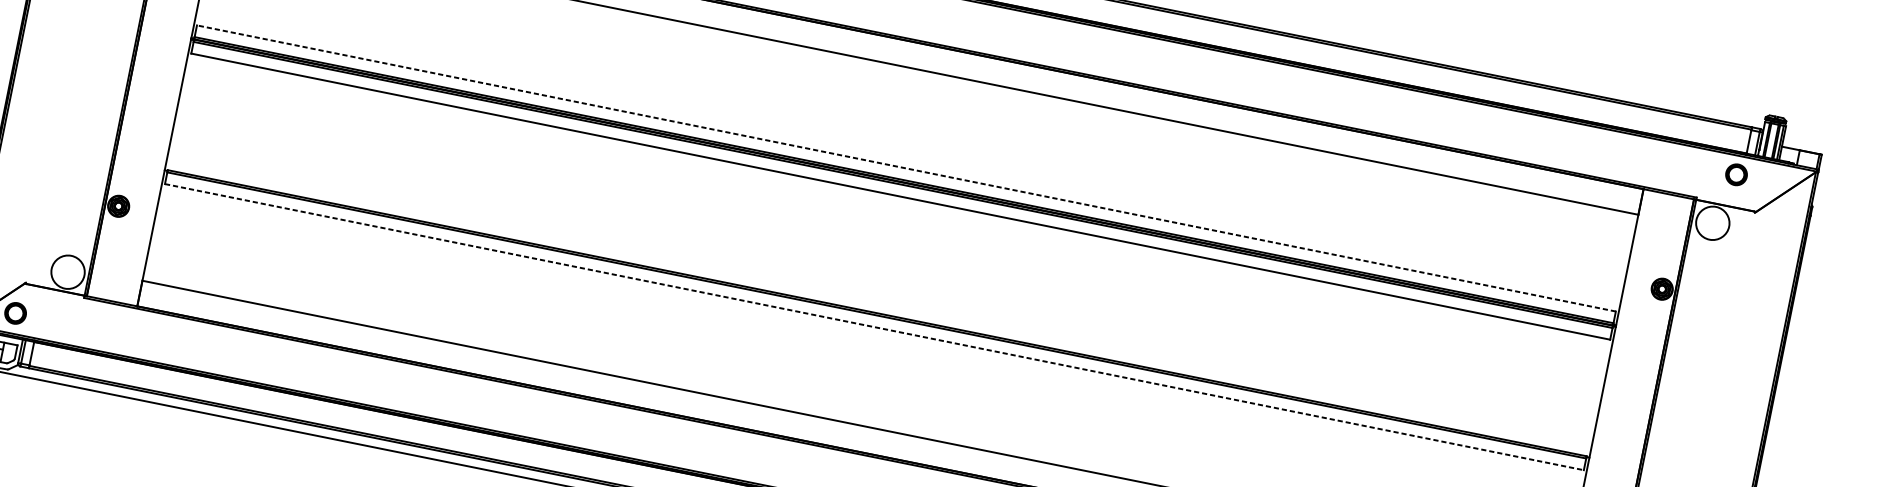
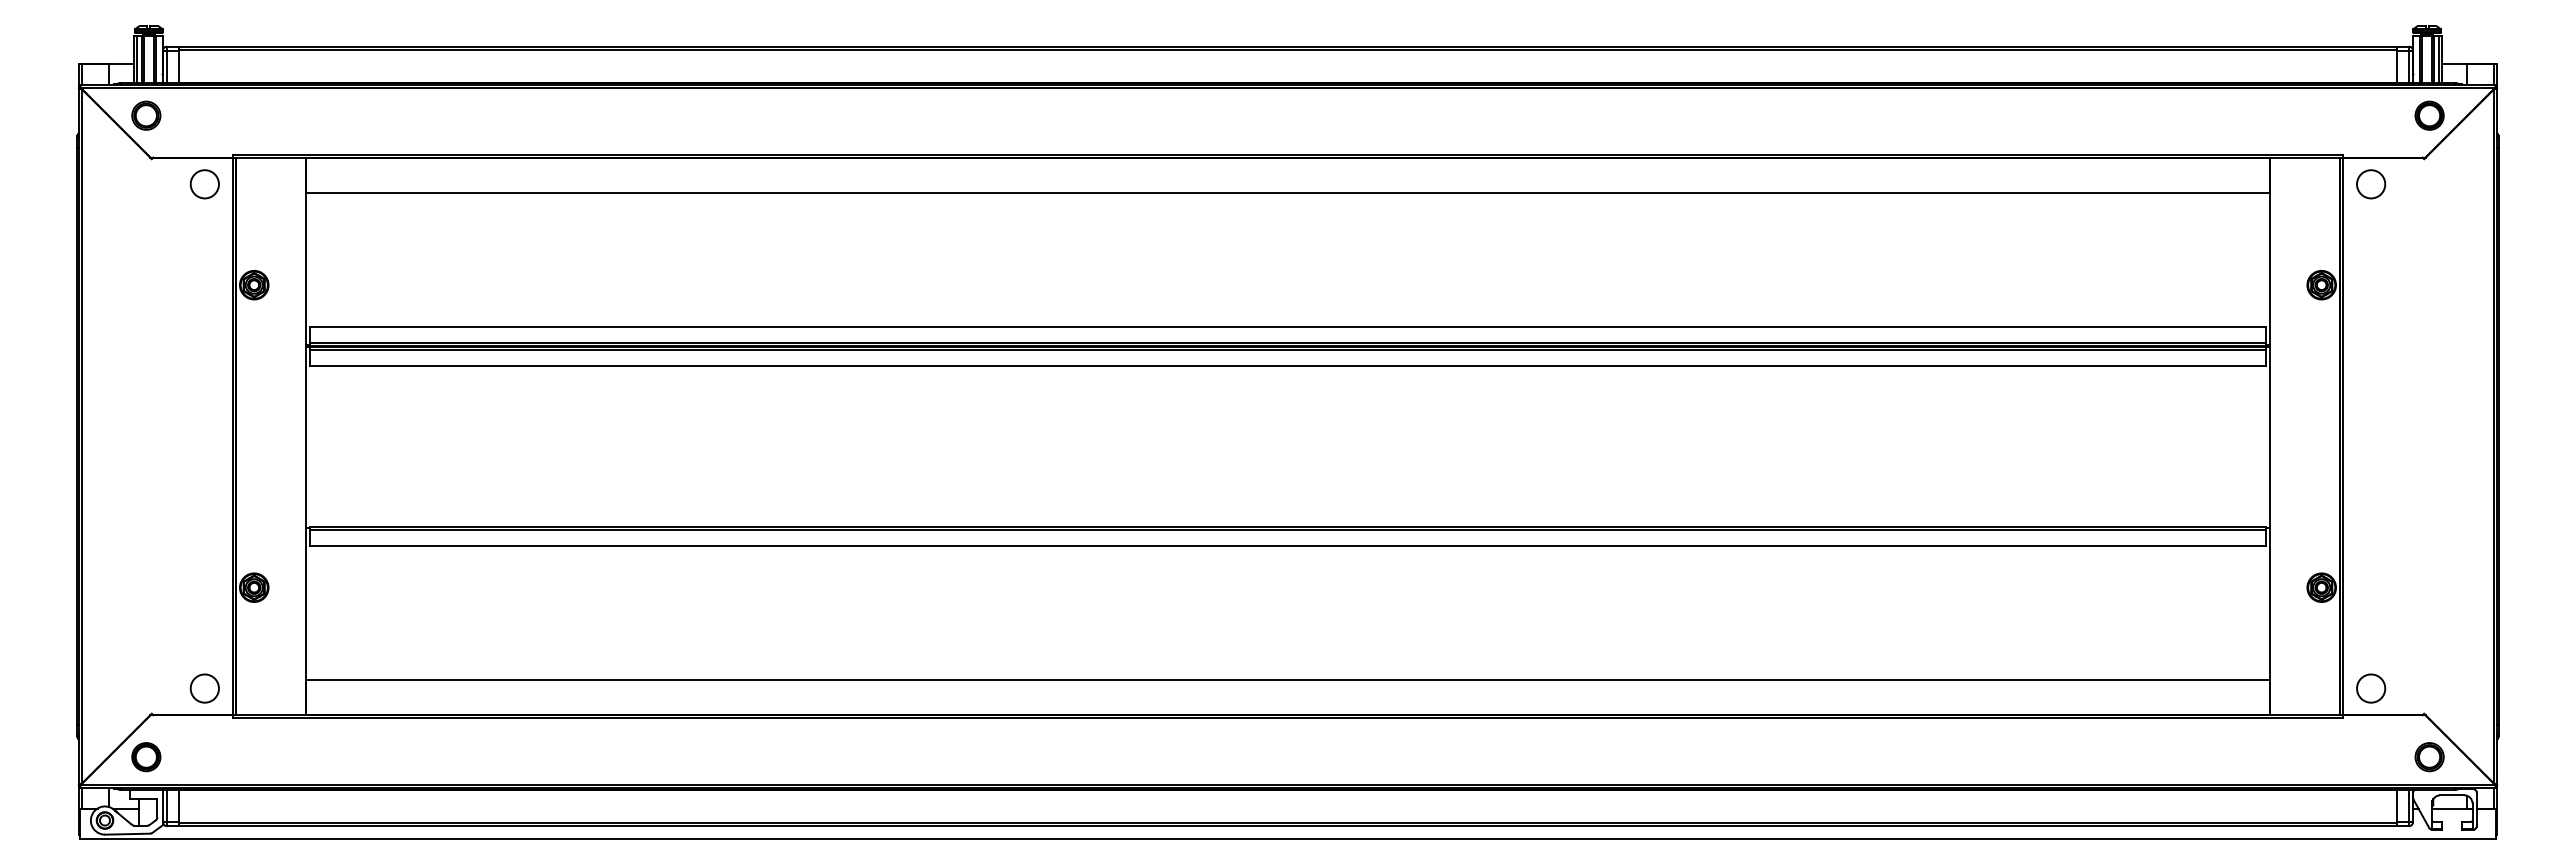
line: (906, 168) -> (1287, 327), dashed -> solid
part: (1736, 174) -> (2429, 115), moved
circle: (1713, 223) -> (2371, 184), size x0.62
circle: (67, 272) -> (204, 688), size x0.62
line: (874, 326) -> (1288, 545), dashed -> solid

